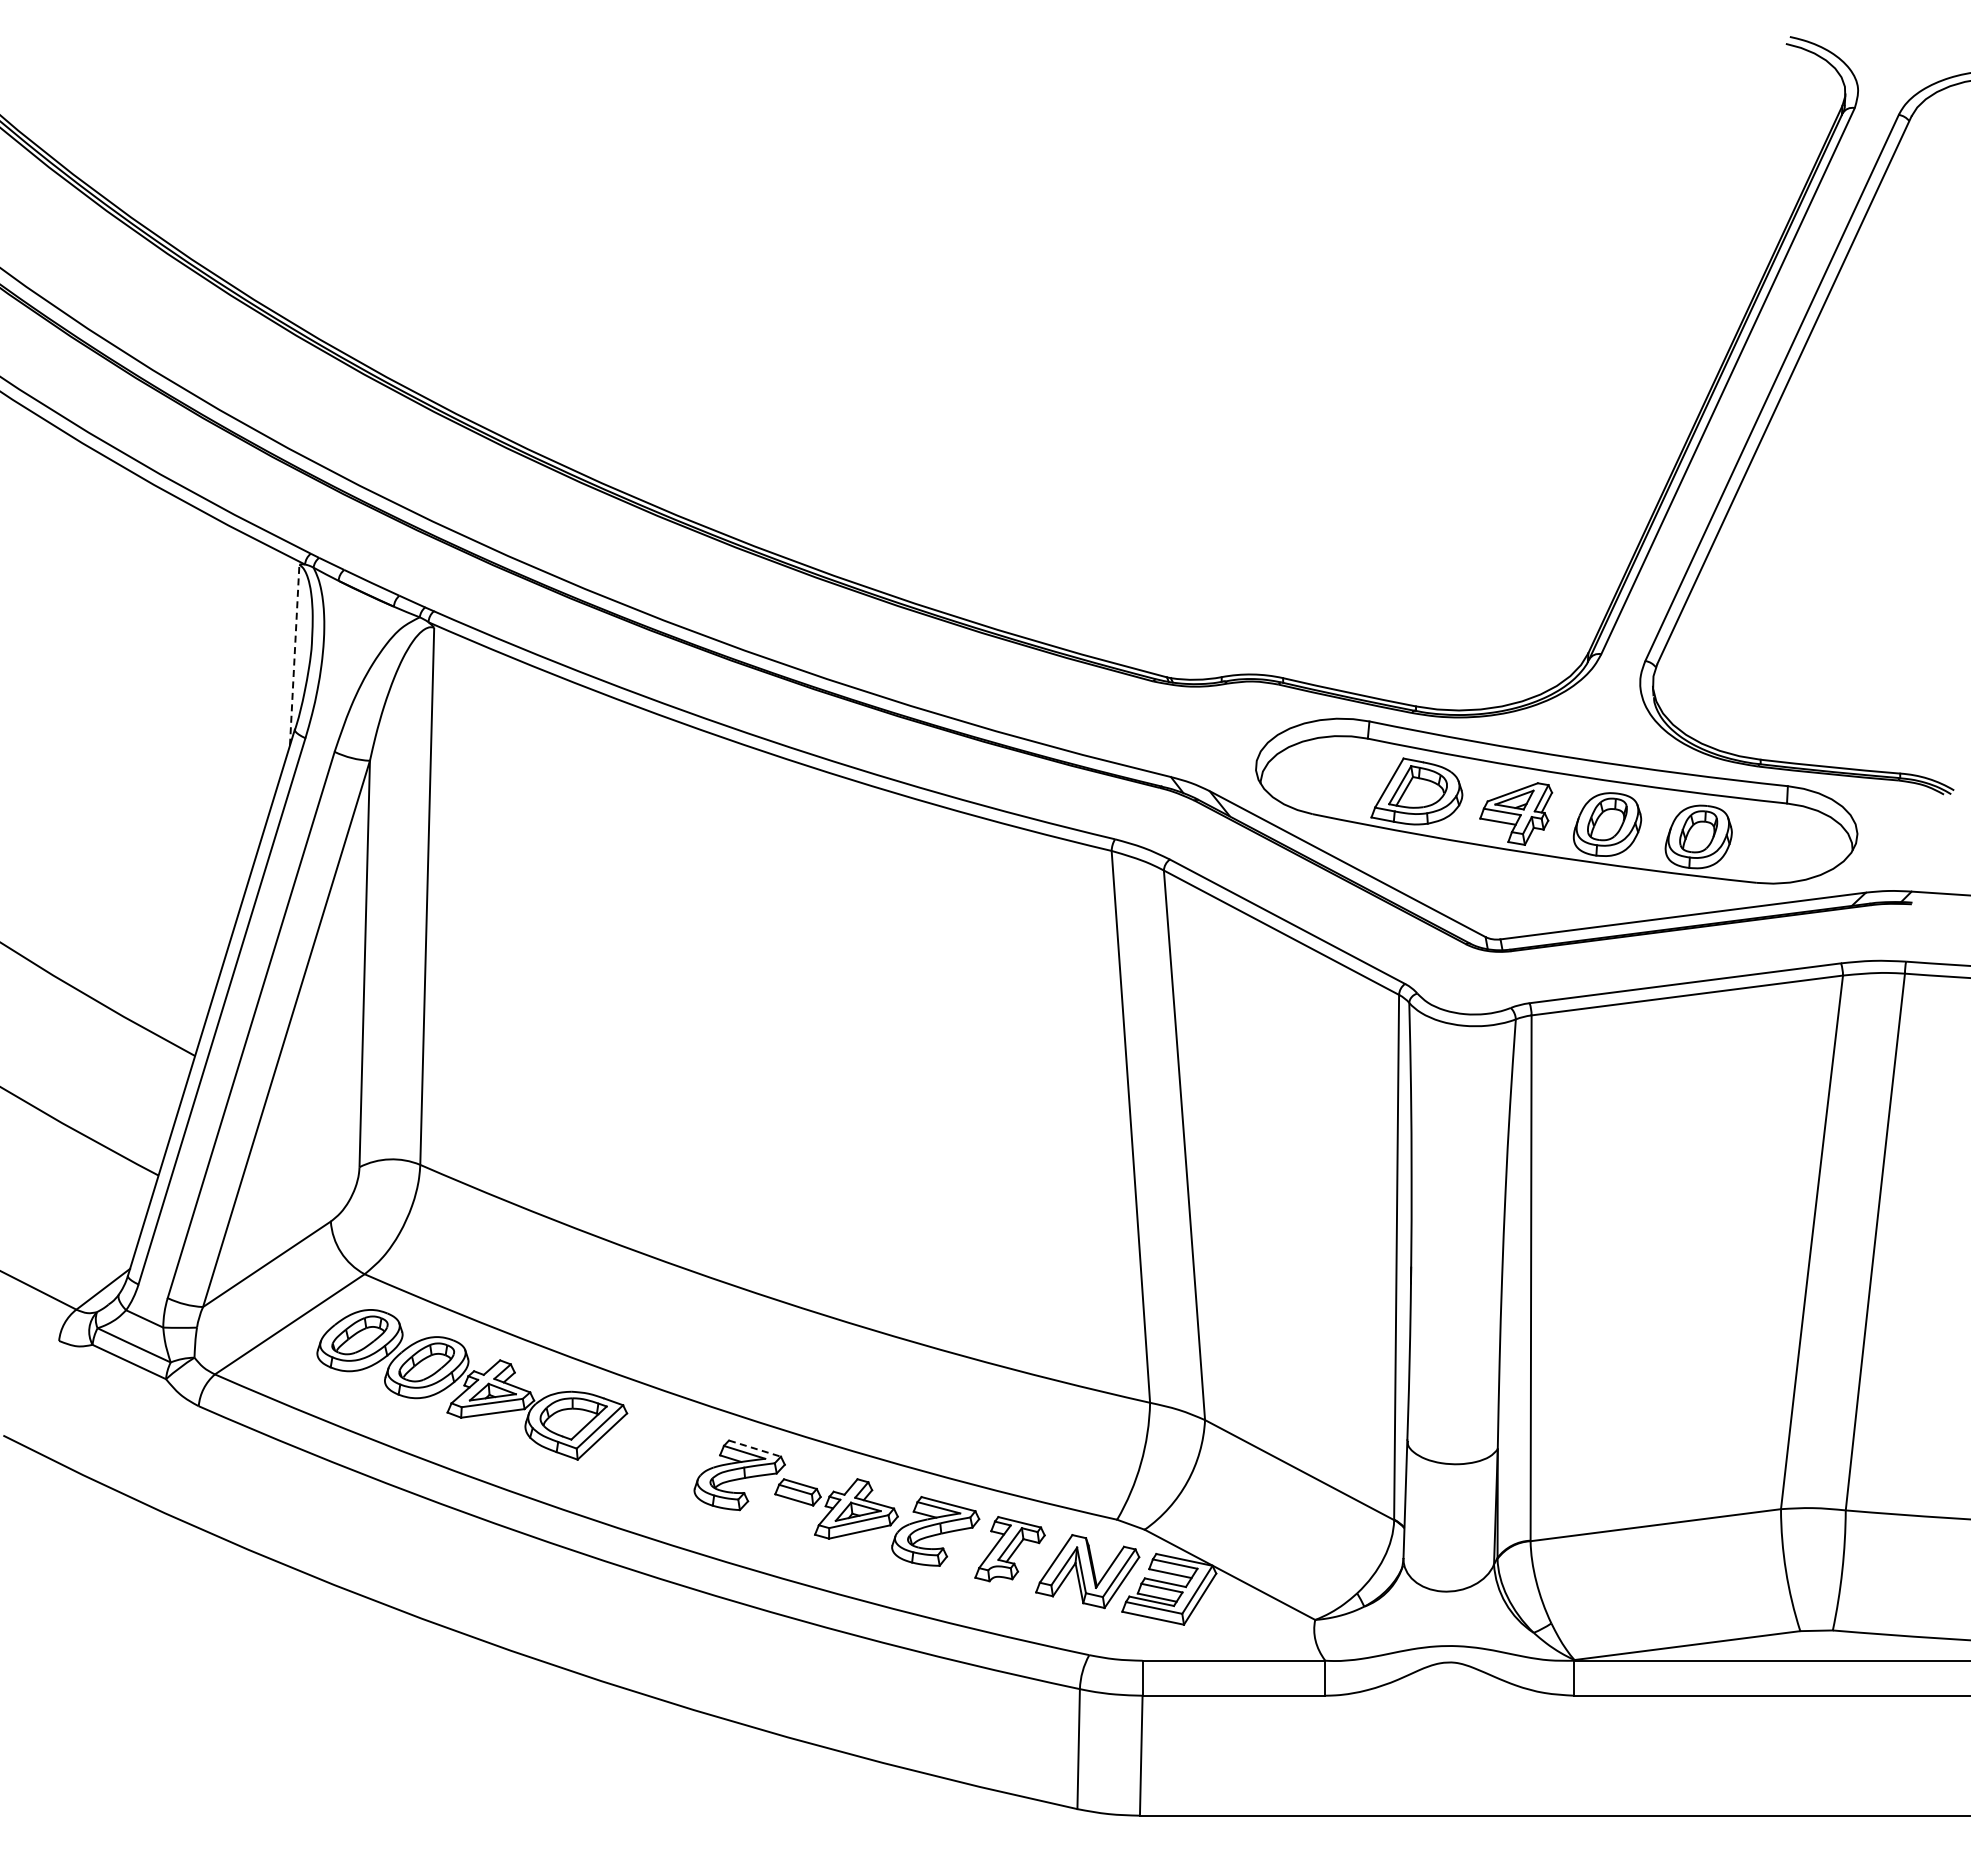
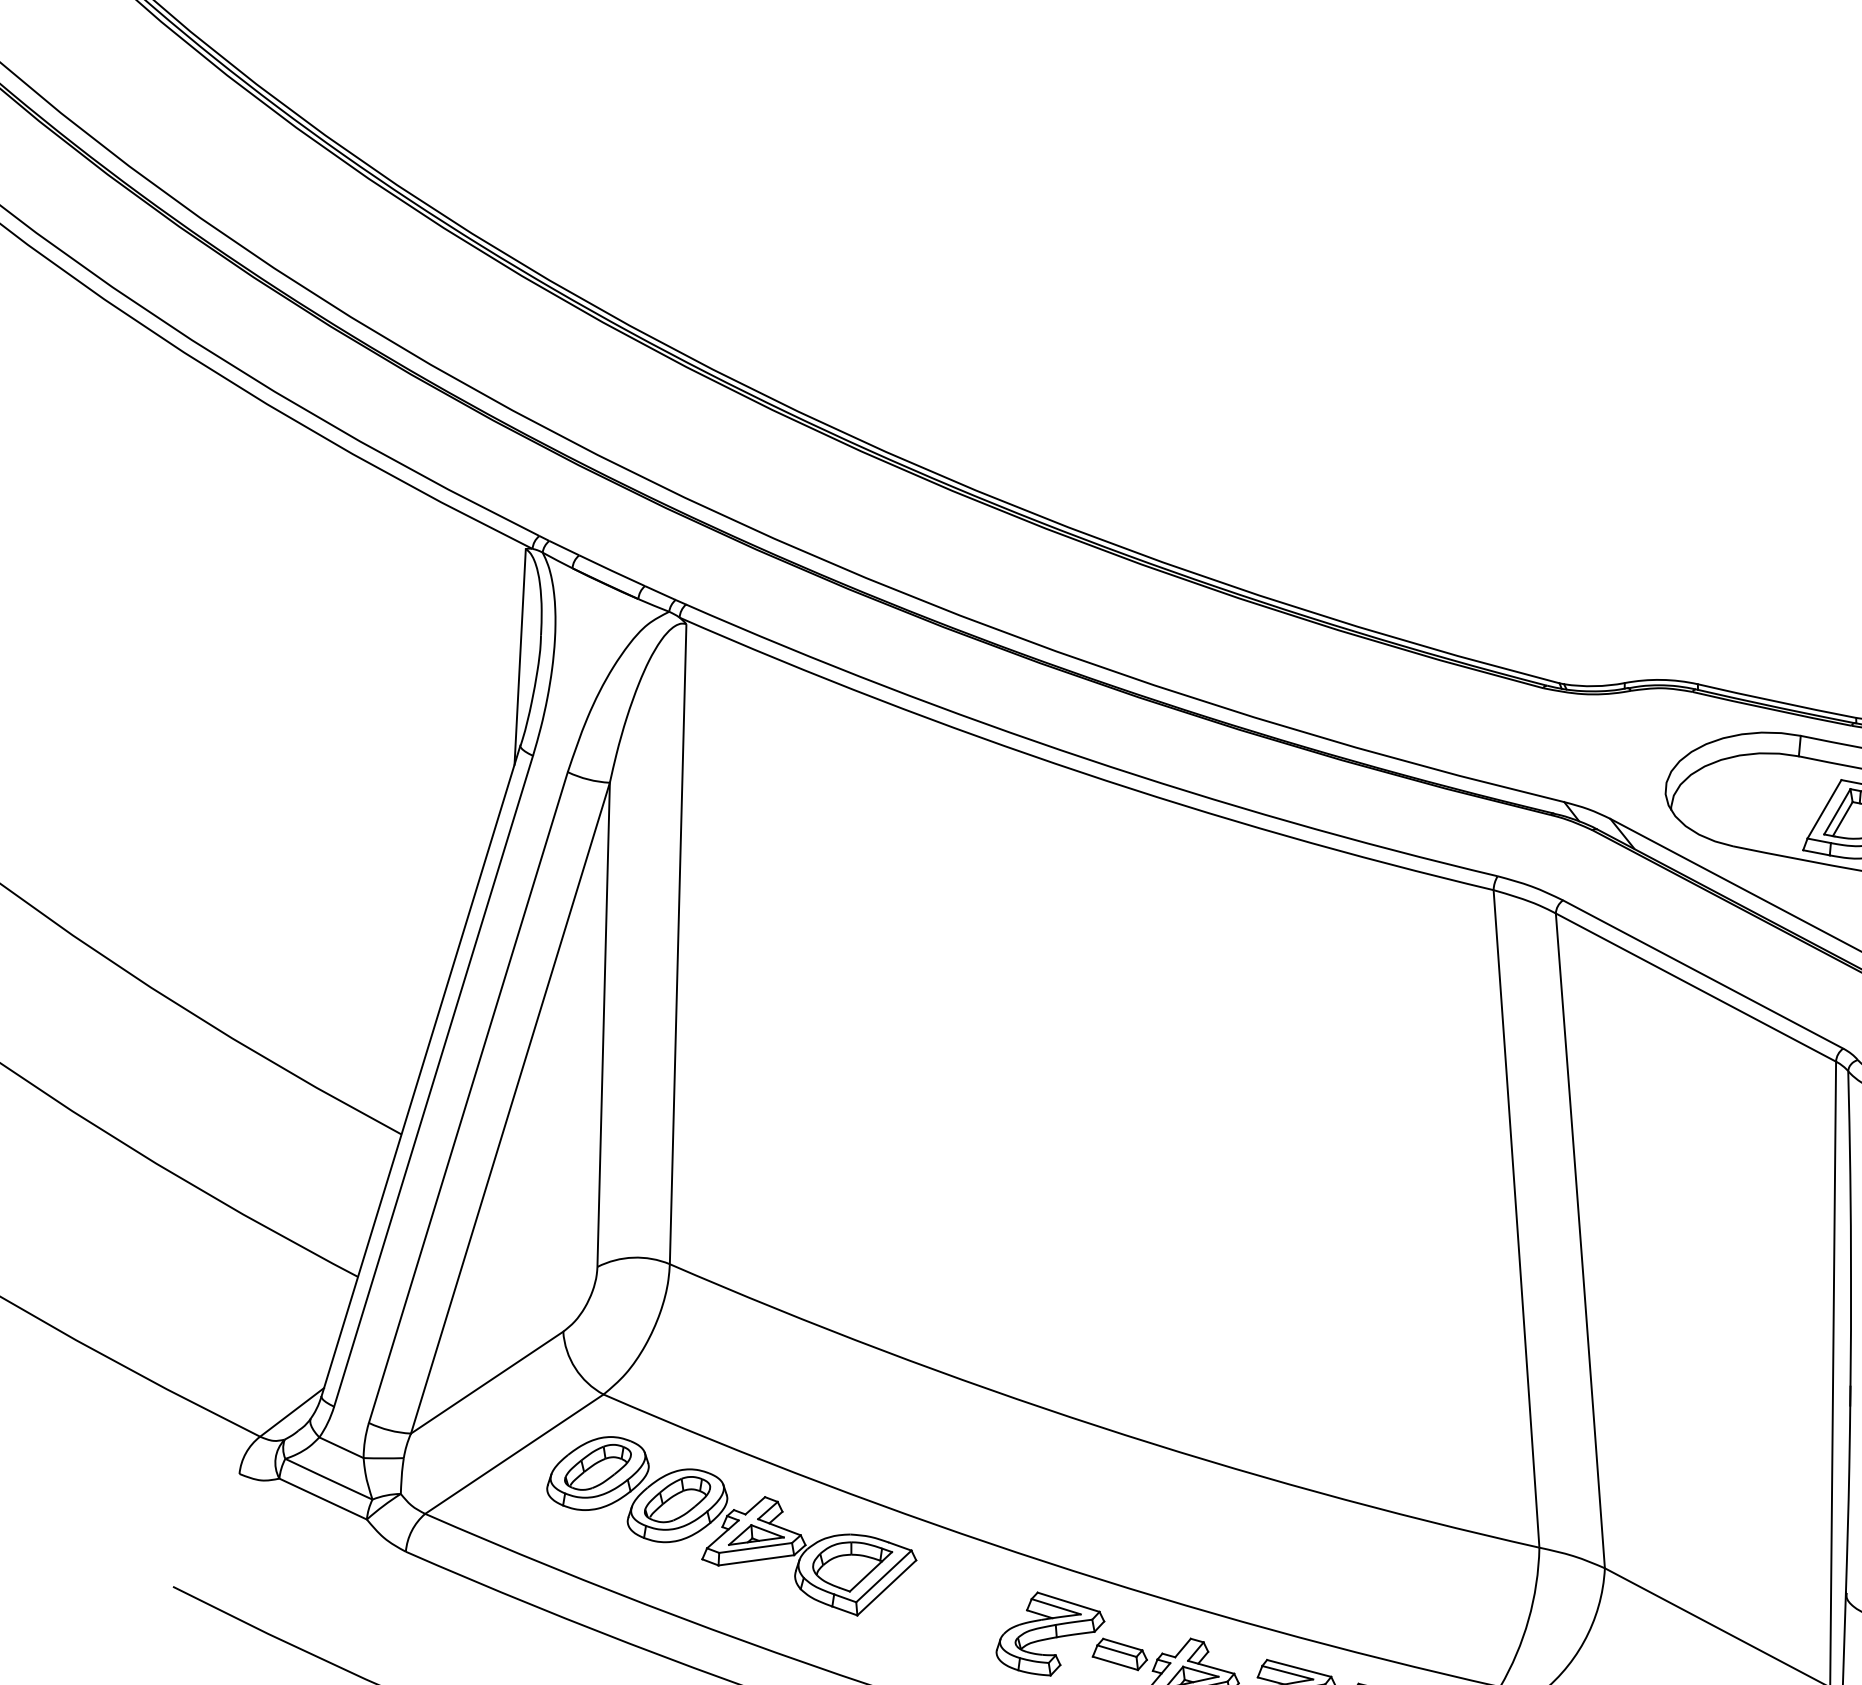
line: (294, 655) -> (519, 657), dashed -> solid
line: (755, 1448) -> (1069, 1602), dashed -> solid

